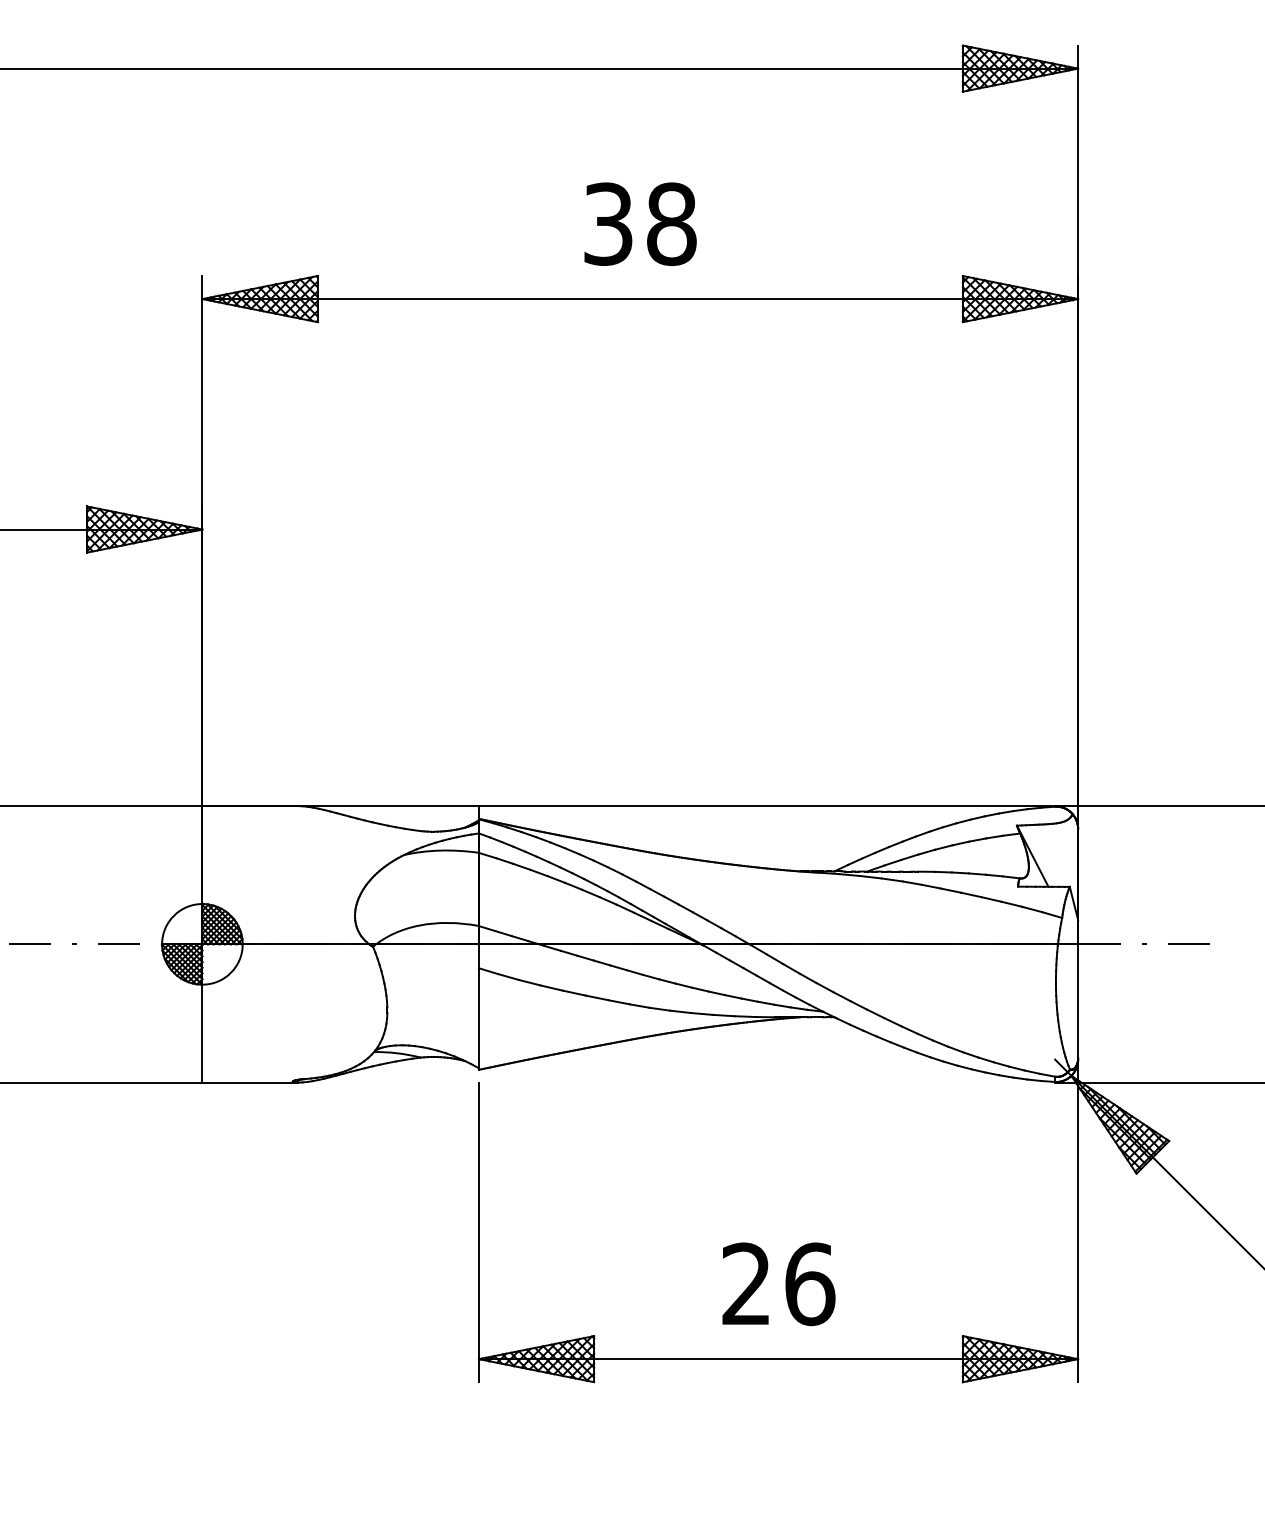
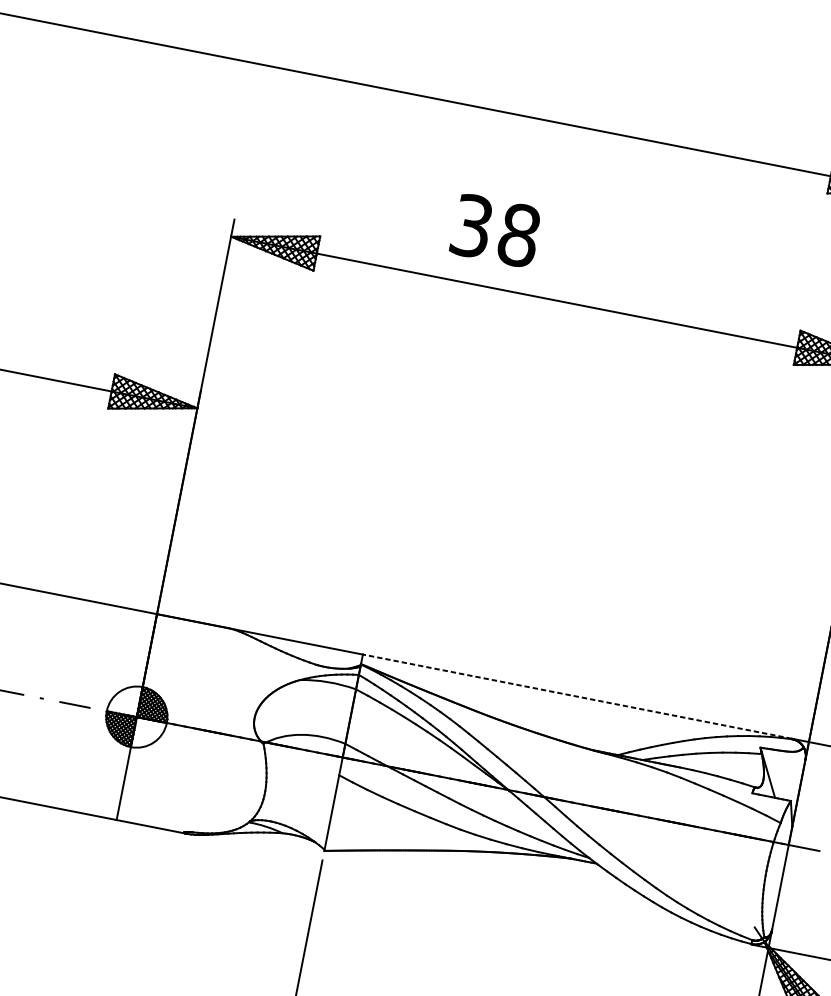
text: (640, 223) -> (496, 230), moved
line: (766, 806) -> (576, 696), solid -> dashed

